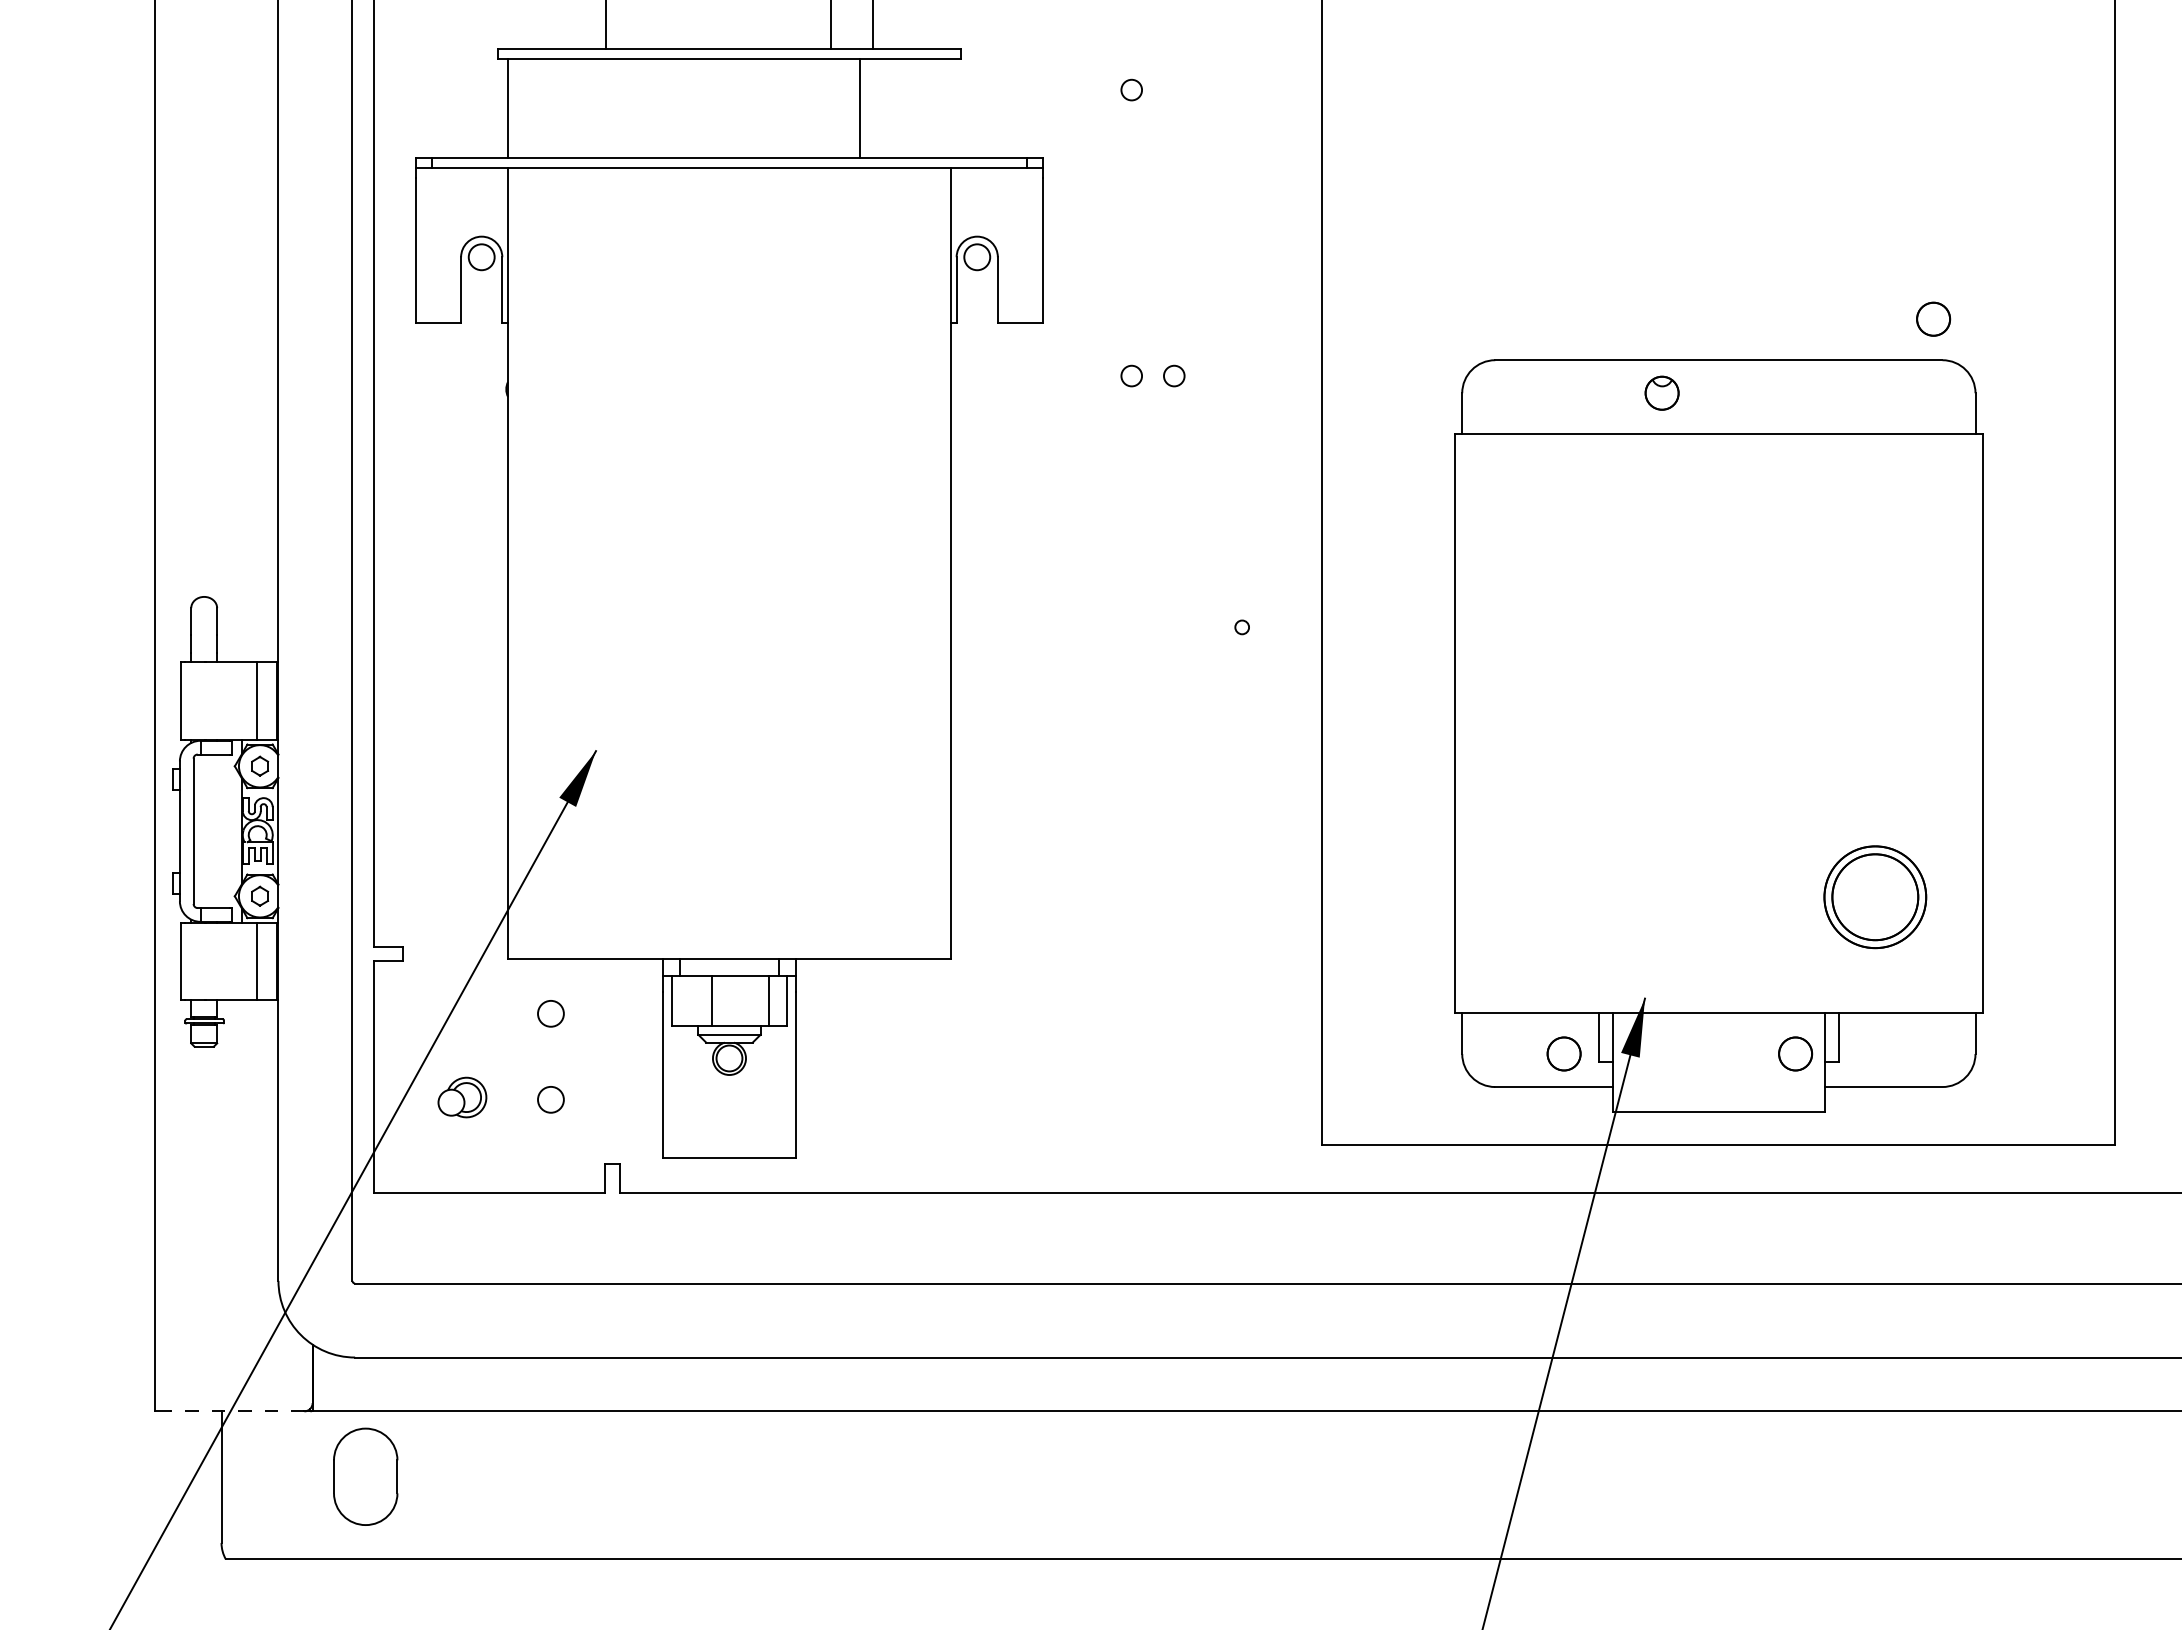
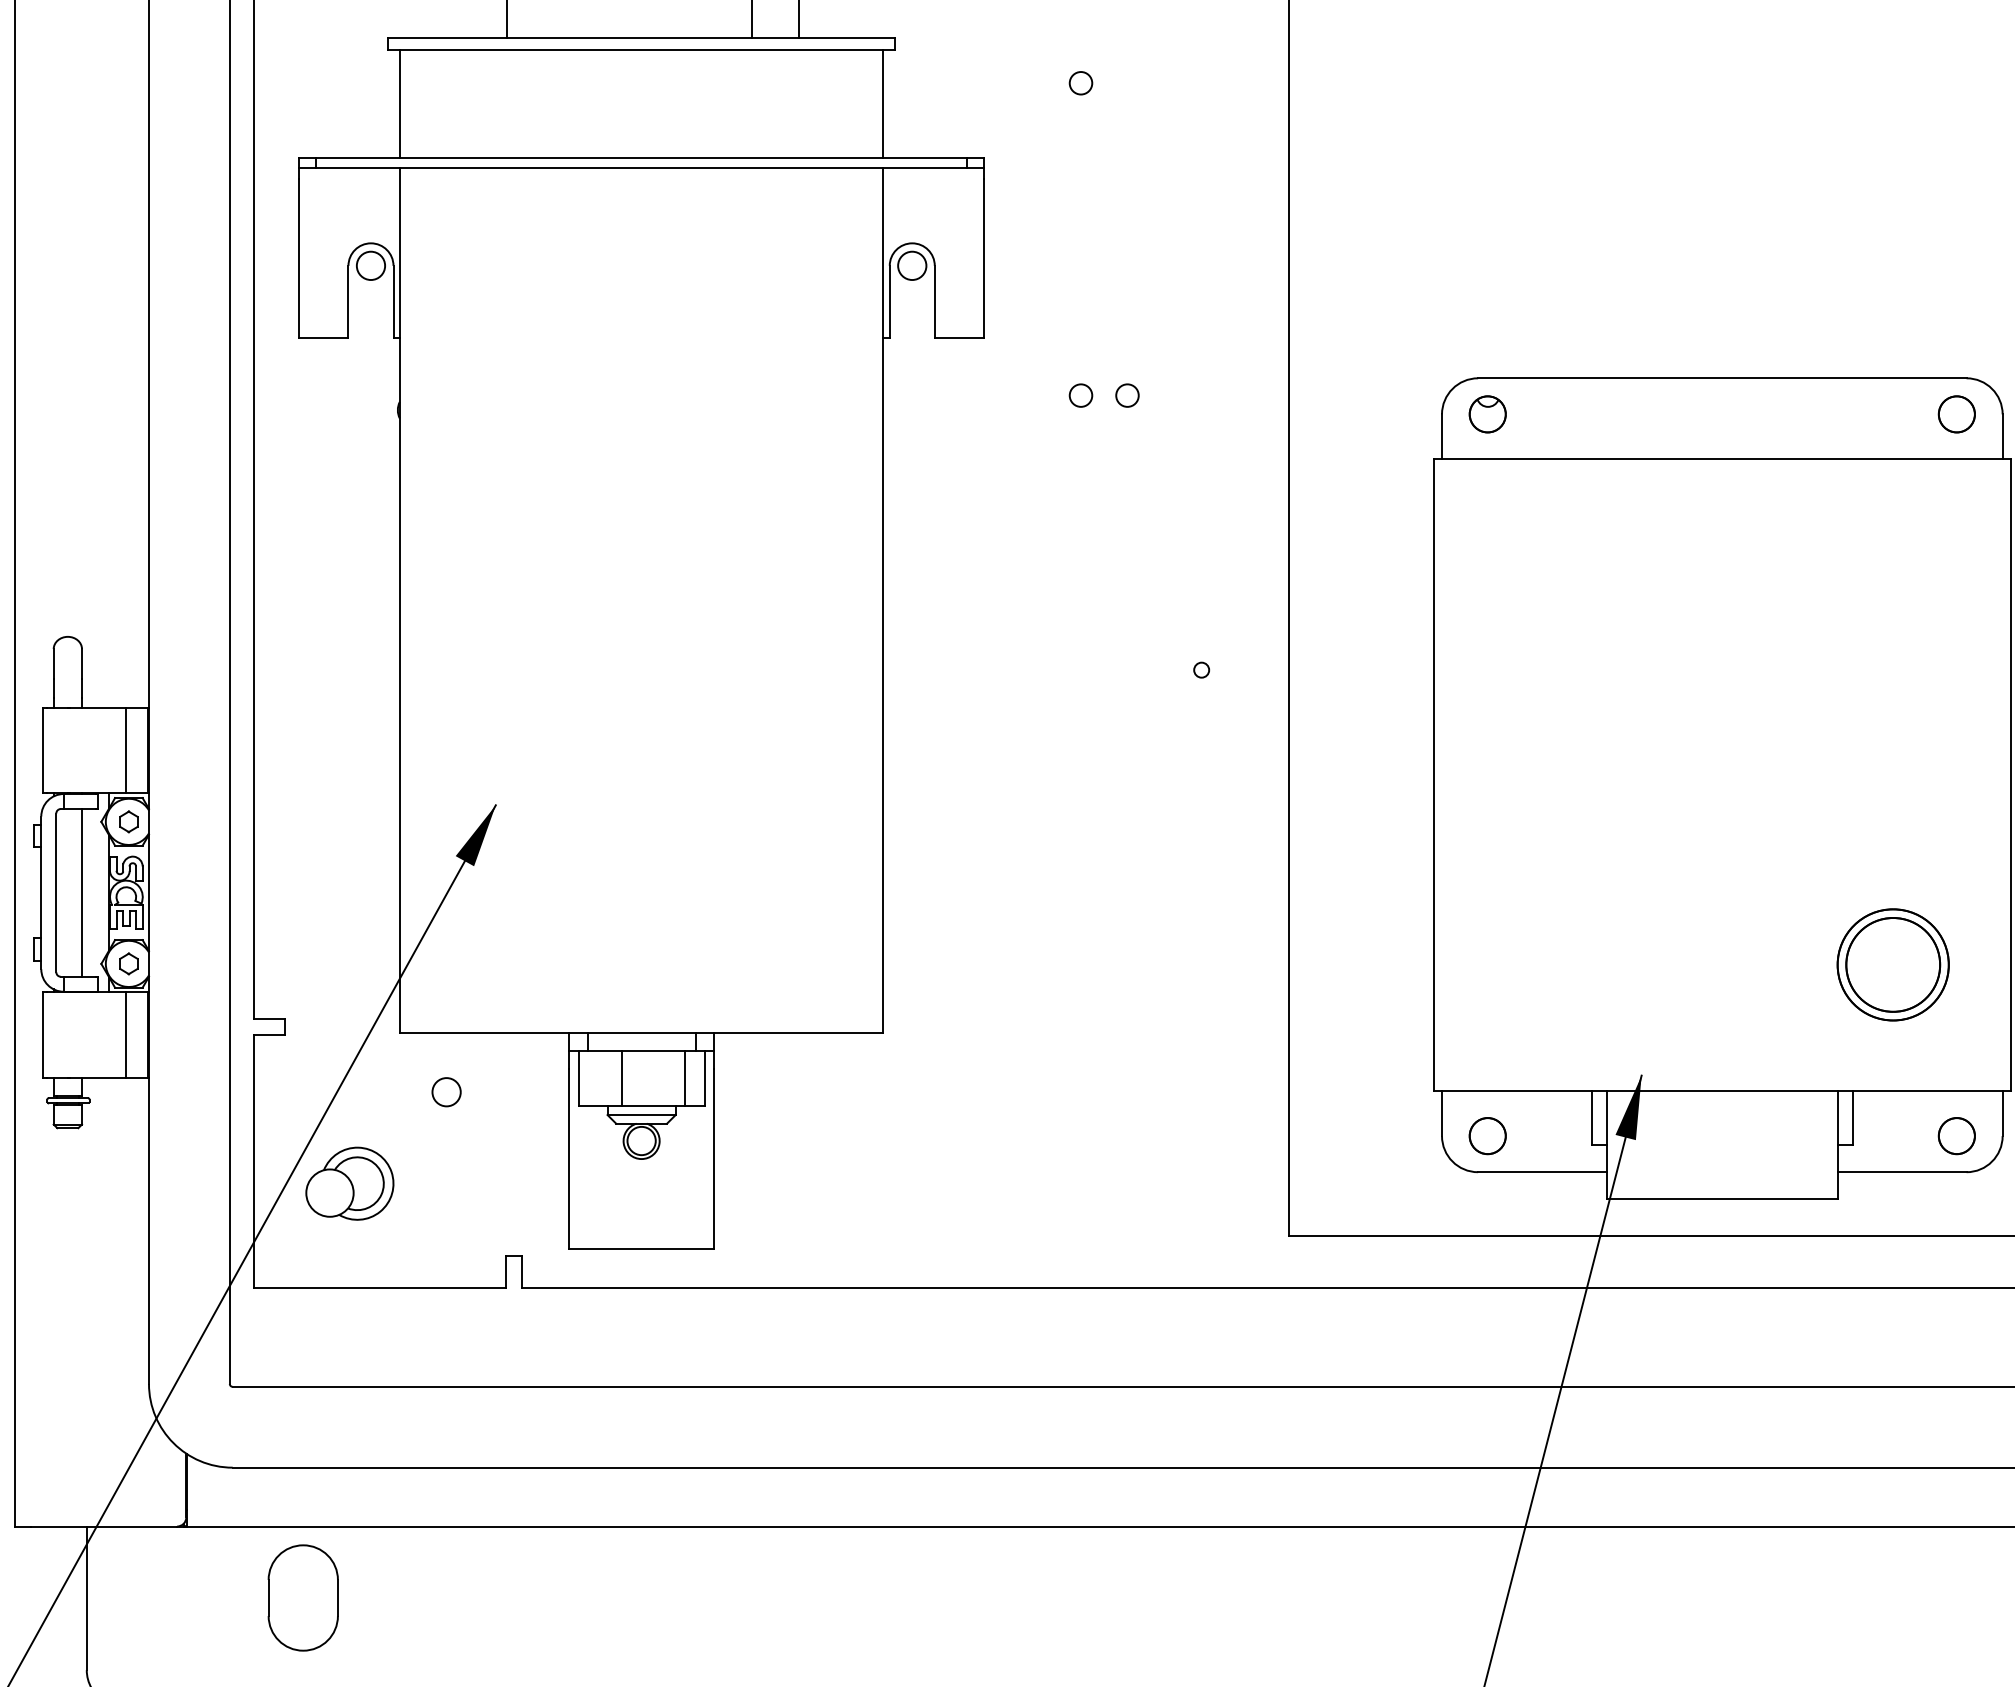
line: (859, 108) -> (883, 103), moved
circle: (1933, 318) -> (1956, 413), moved
part: (1661, 392) -> (1487, 413), moved
line: (217, 831) -> (82, 893), added
circle: (1563, 1053) -> (1487, 1135), moved
circle: (1795, 1053) -> (1956, 1135), moved
part: (462, 1097) -> (350, 1183), size x1.67
circle: (550, 1099) -> (446, 1185), removed
line: (236, 1411) -> (103, 1526), dashed -> solid
part: (365, 1476) -> (303, 1597), moved

